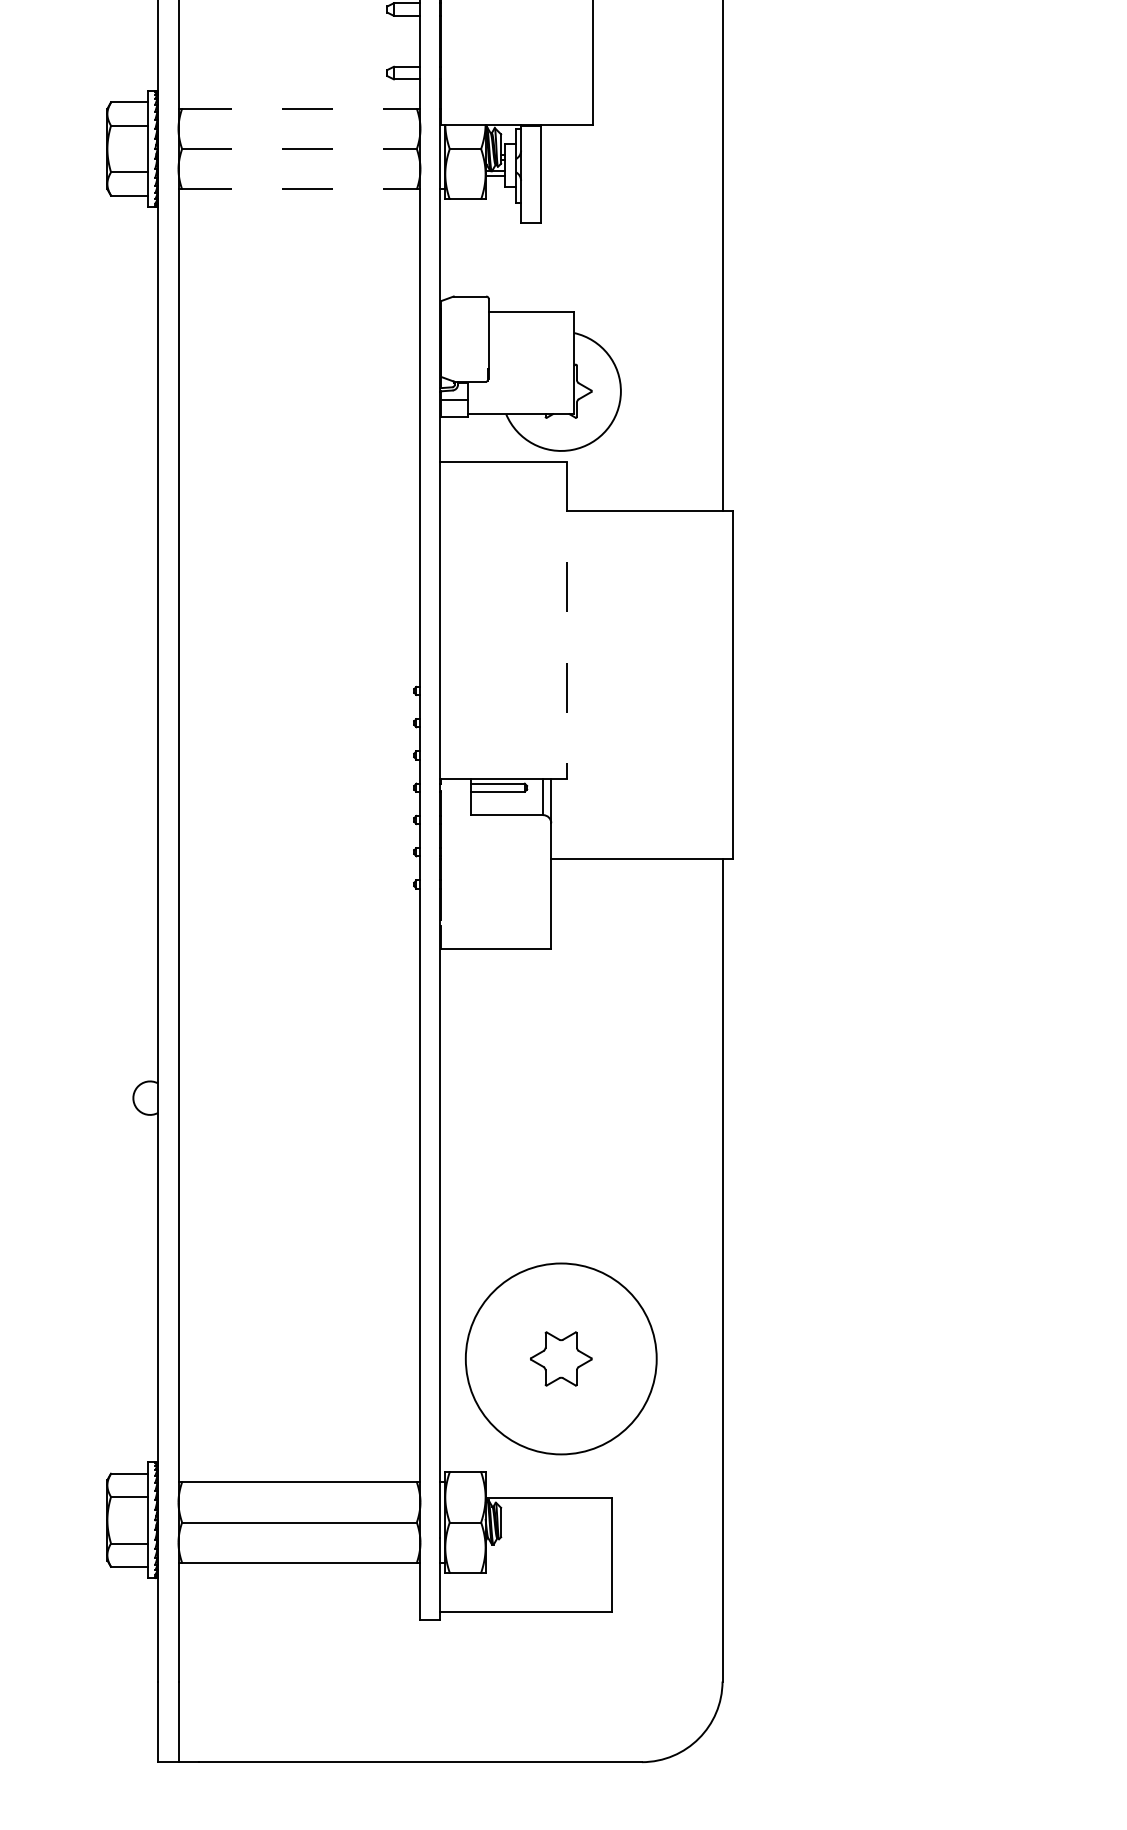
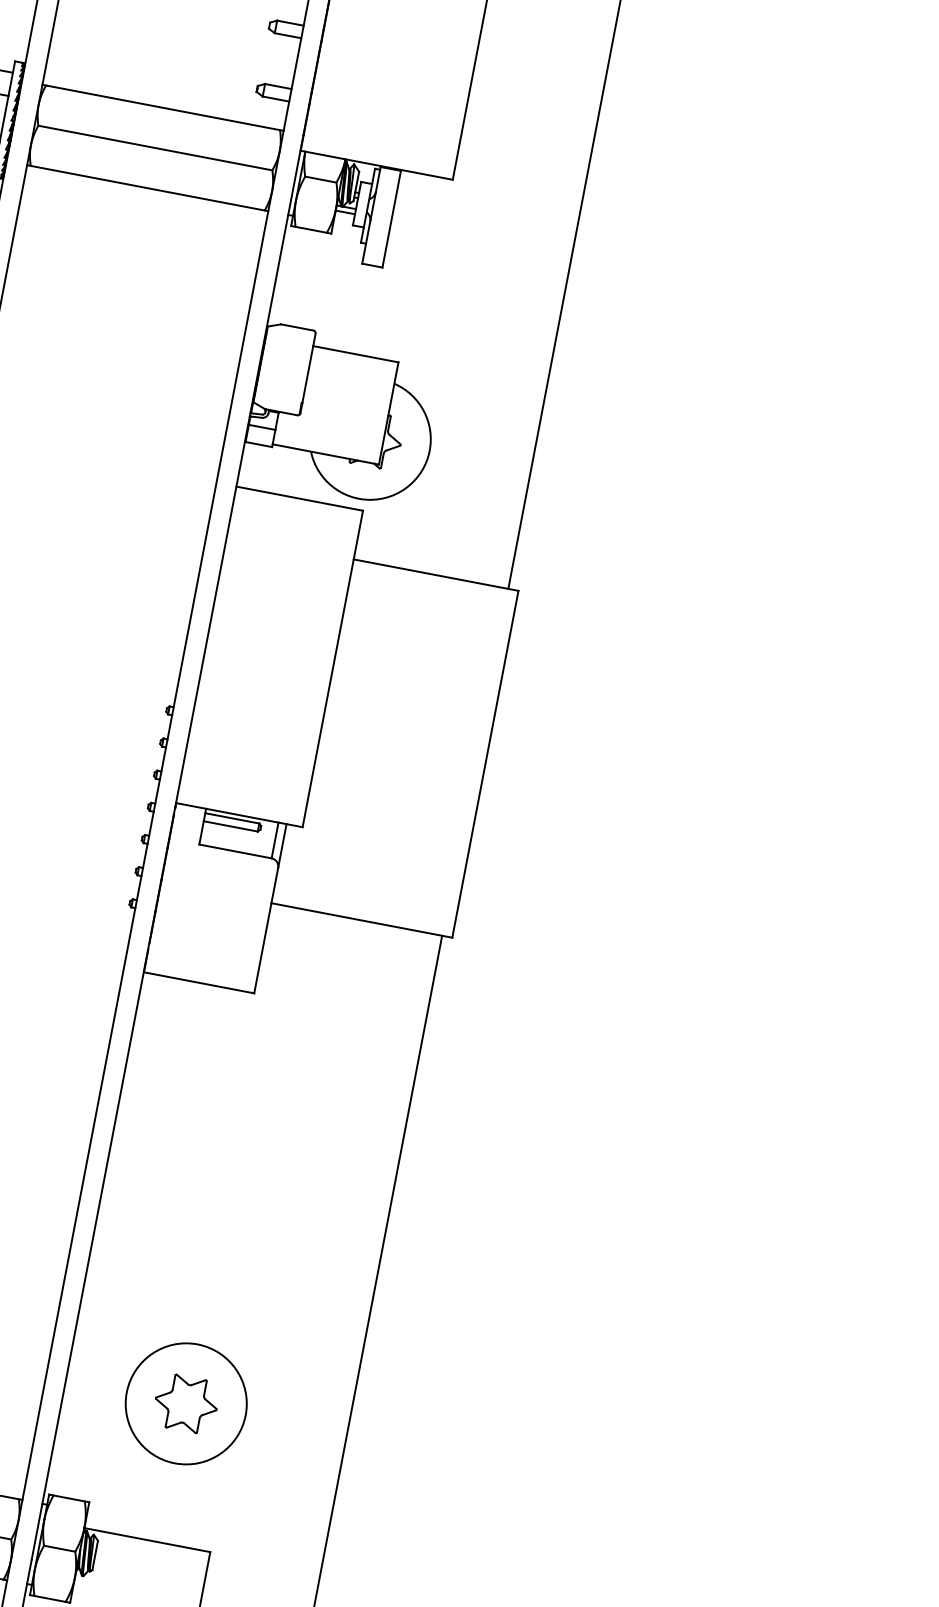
line: (300, 108) -> (164, 107), dashed -> solid
line: (300, 149) -> (156, 148), dashed -> solid
line: (300, 189) -> (148, 188), dashed -> solid
line: (567, 620) -> (332, 668), dashed -> solid
circle: (560, 1358) -> (185, 1403), size x0.62

